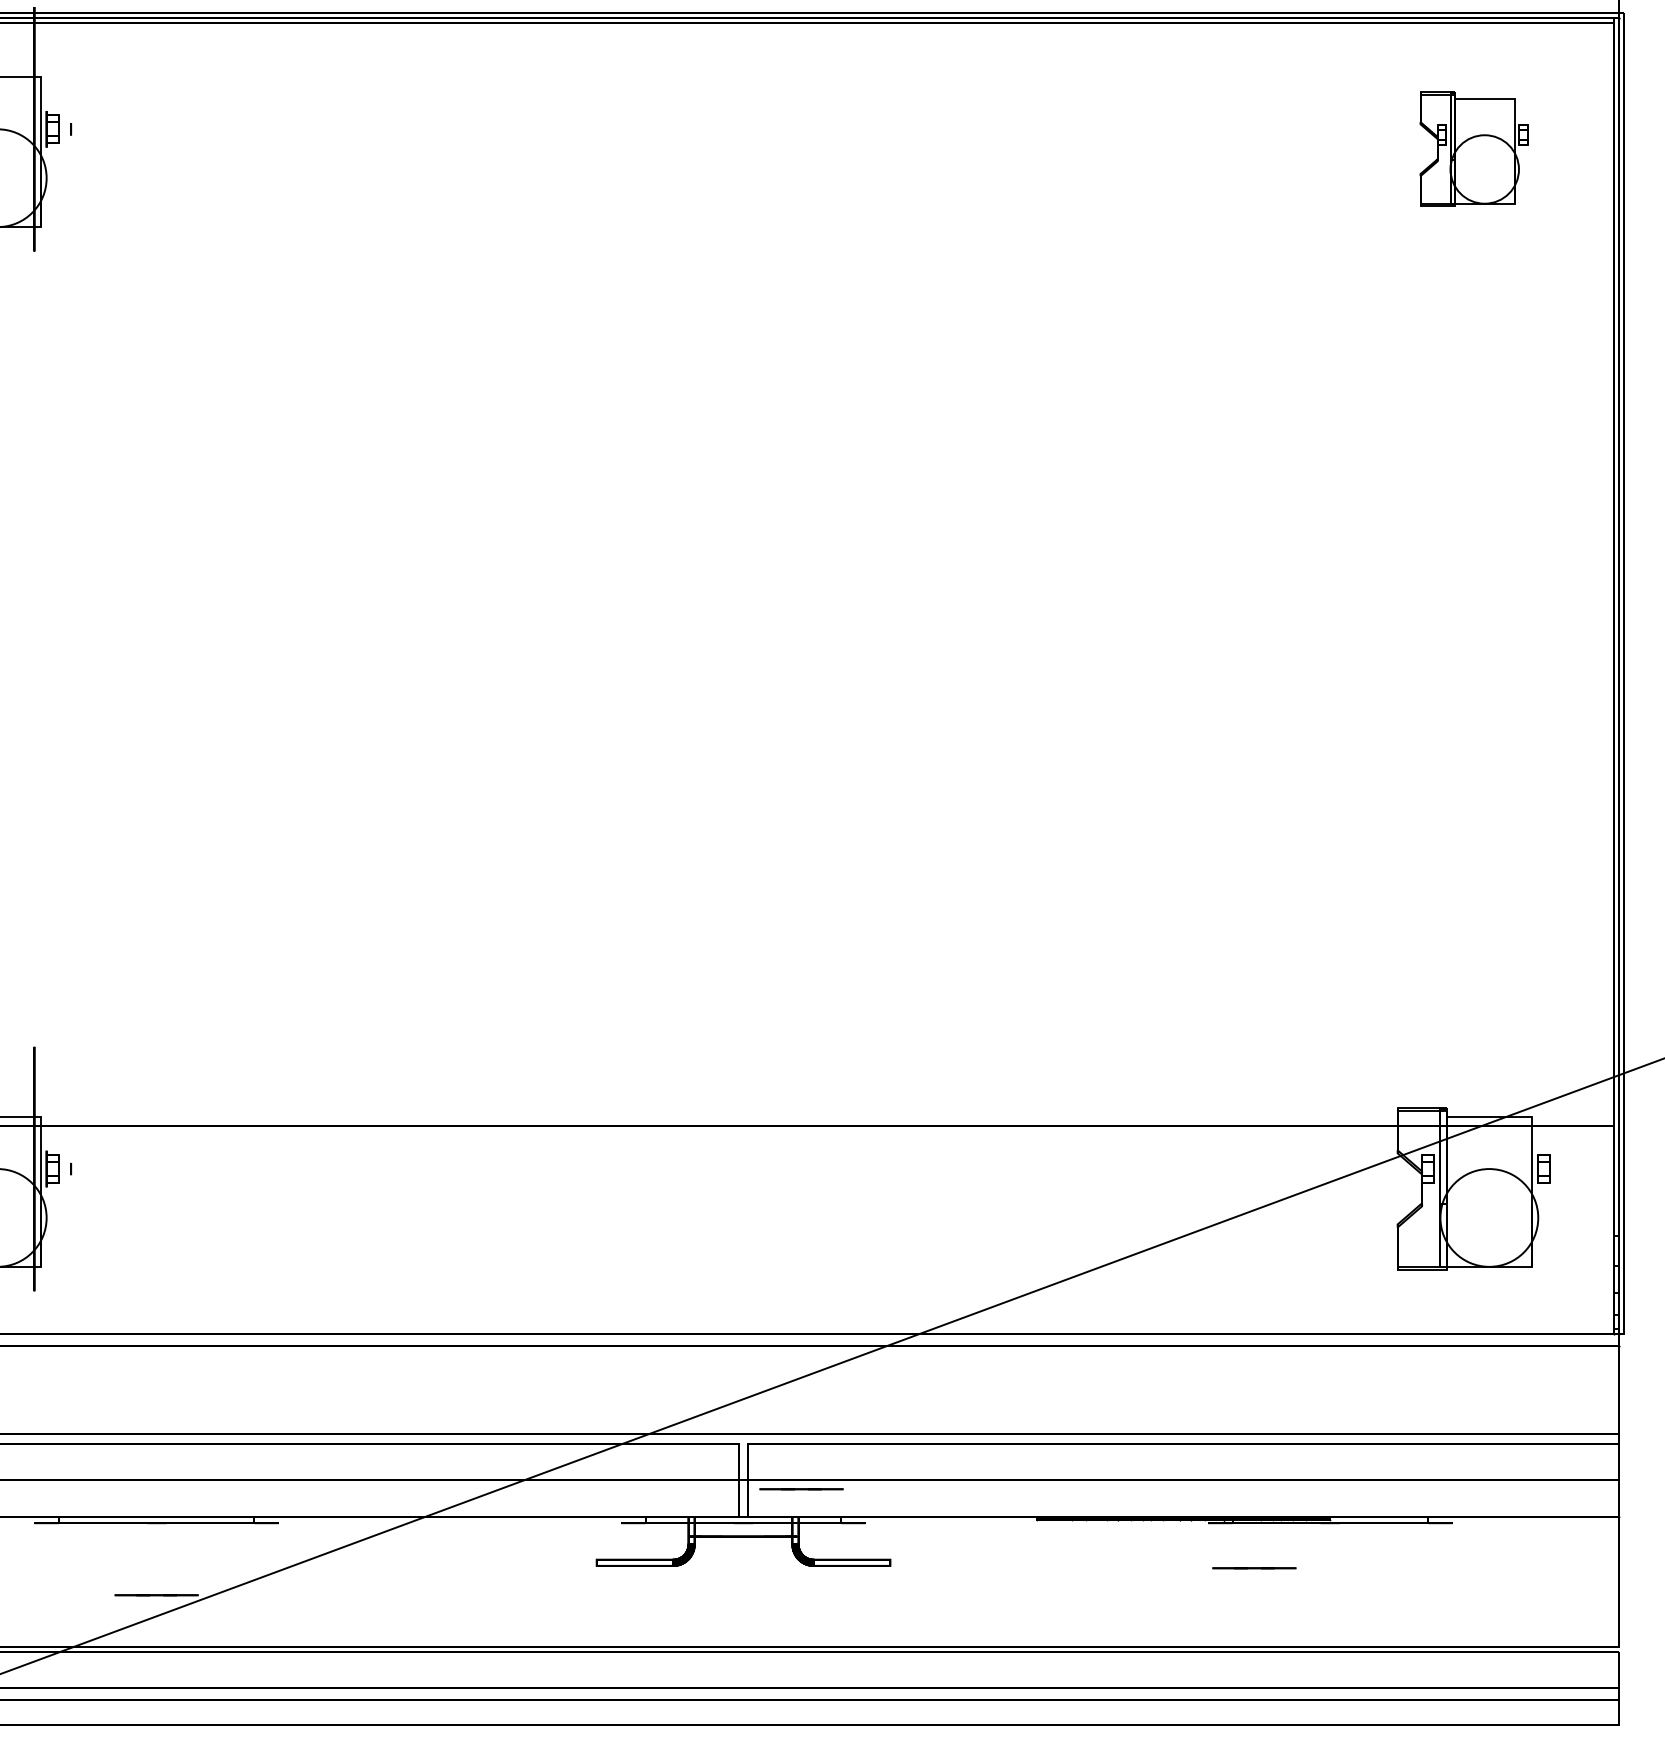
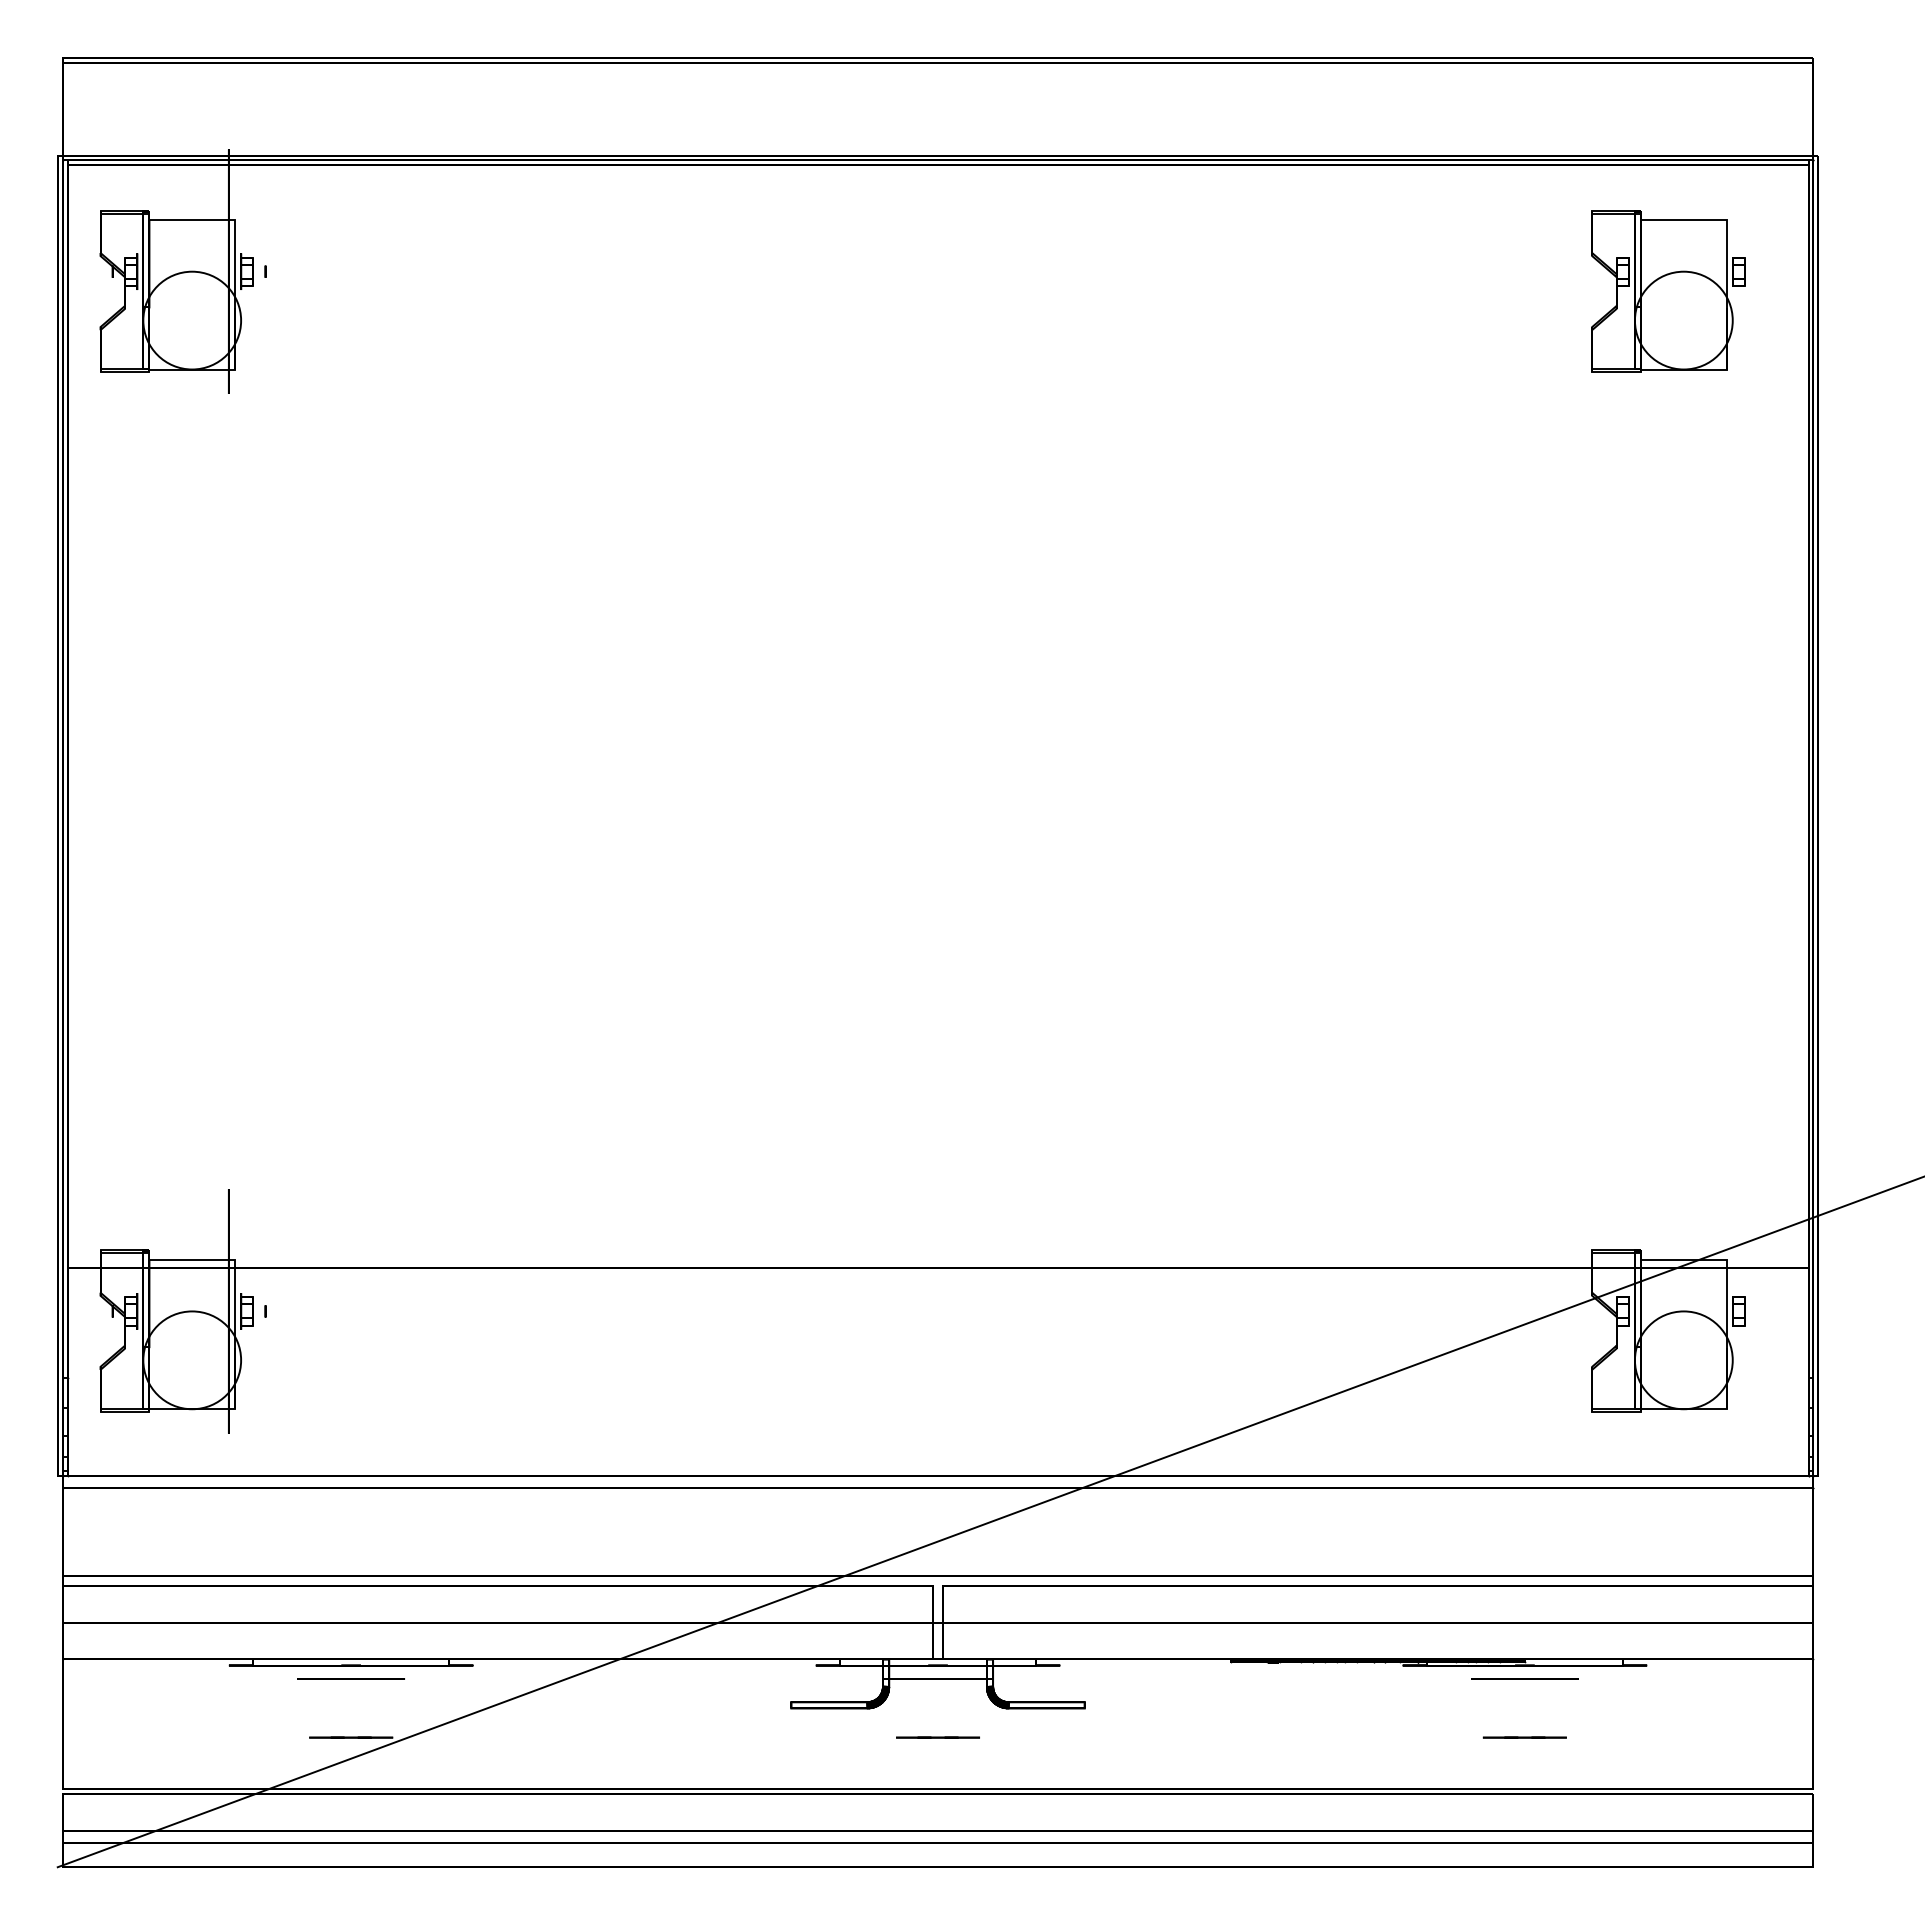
part: (1474, 149) -> (1668, 291), size x1.43
line: (801, 1489) -> (937, 1737), moved
line: (156, 1536) -> (350, 1678), added
line: (1330, 1536) -> (1524, 1678), added
line: (1254, 1568) -> (1524, 1737), moved

